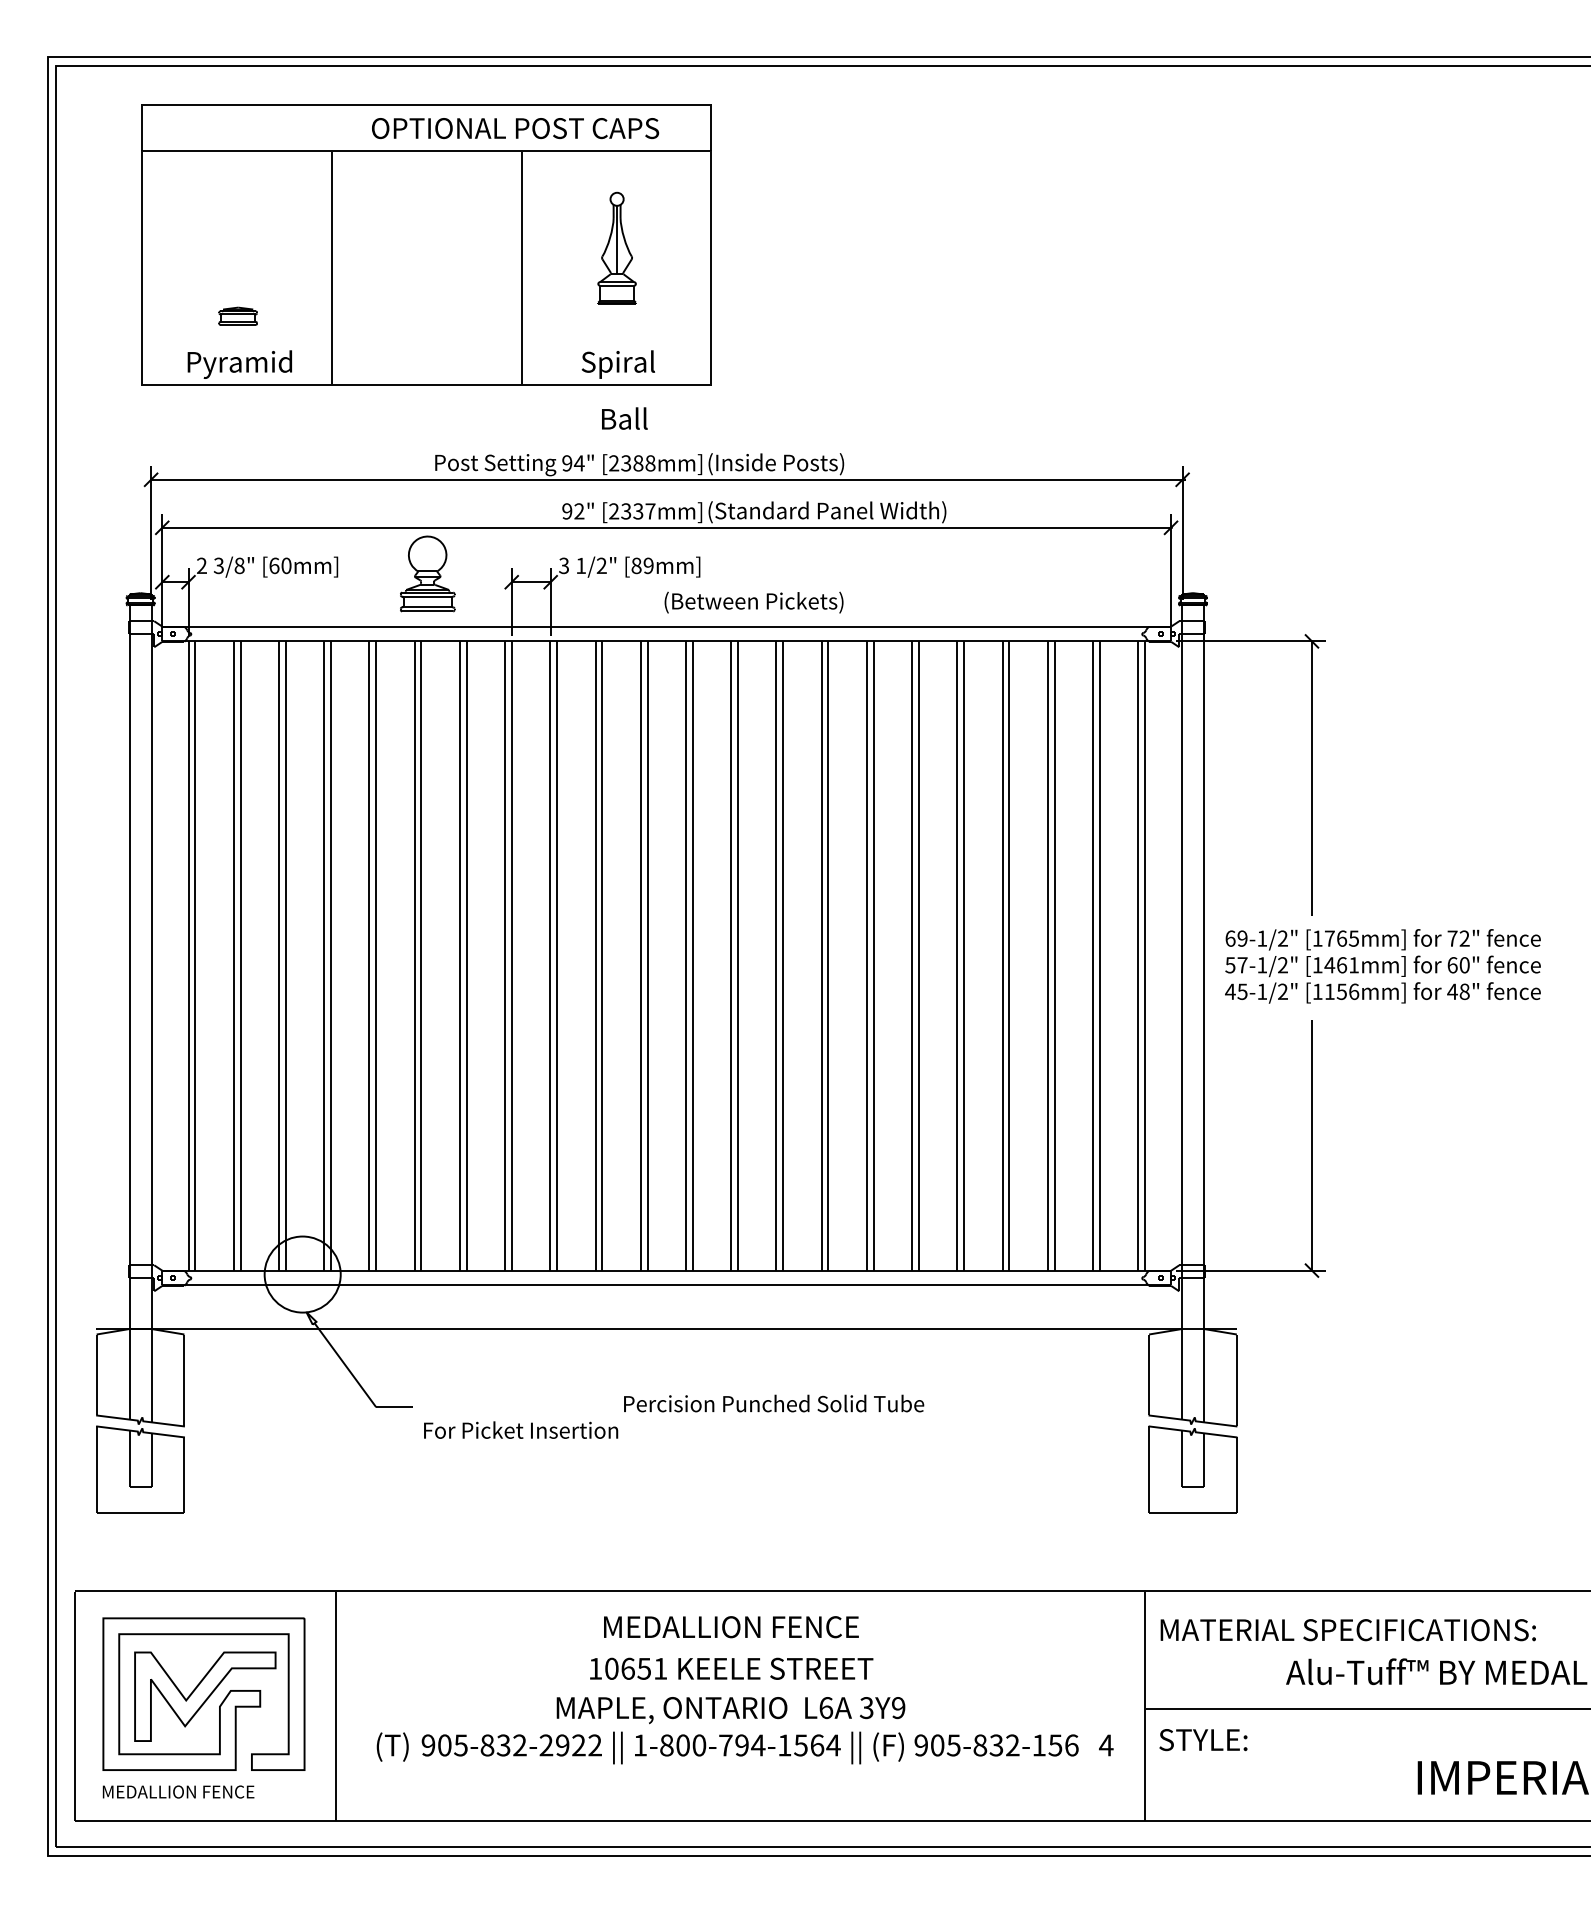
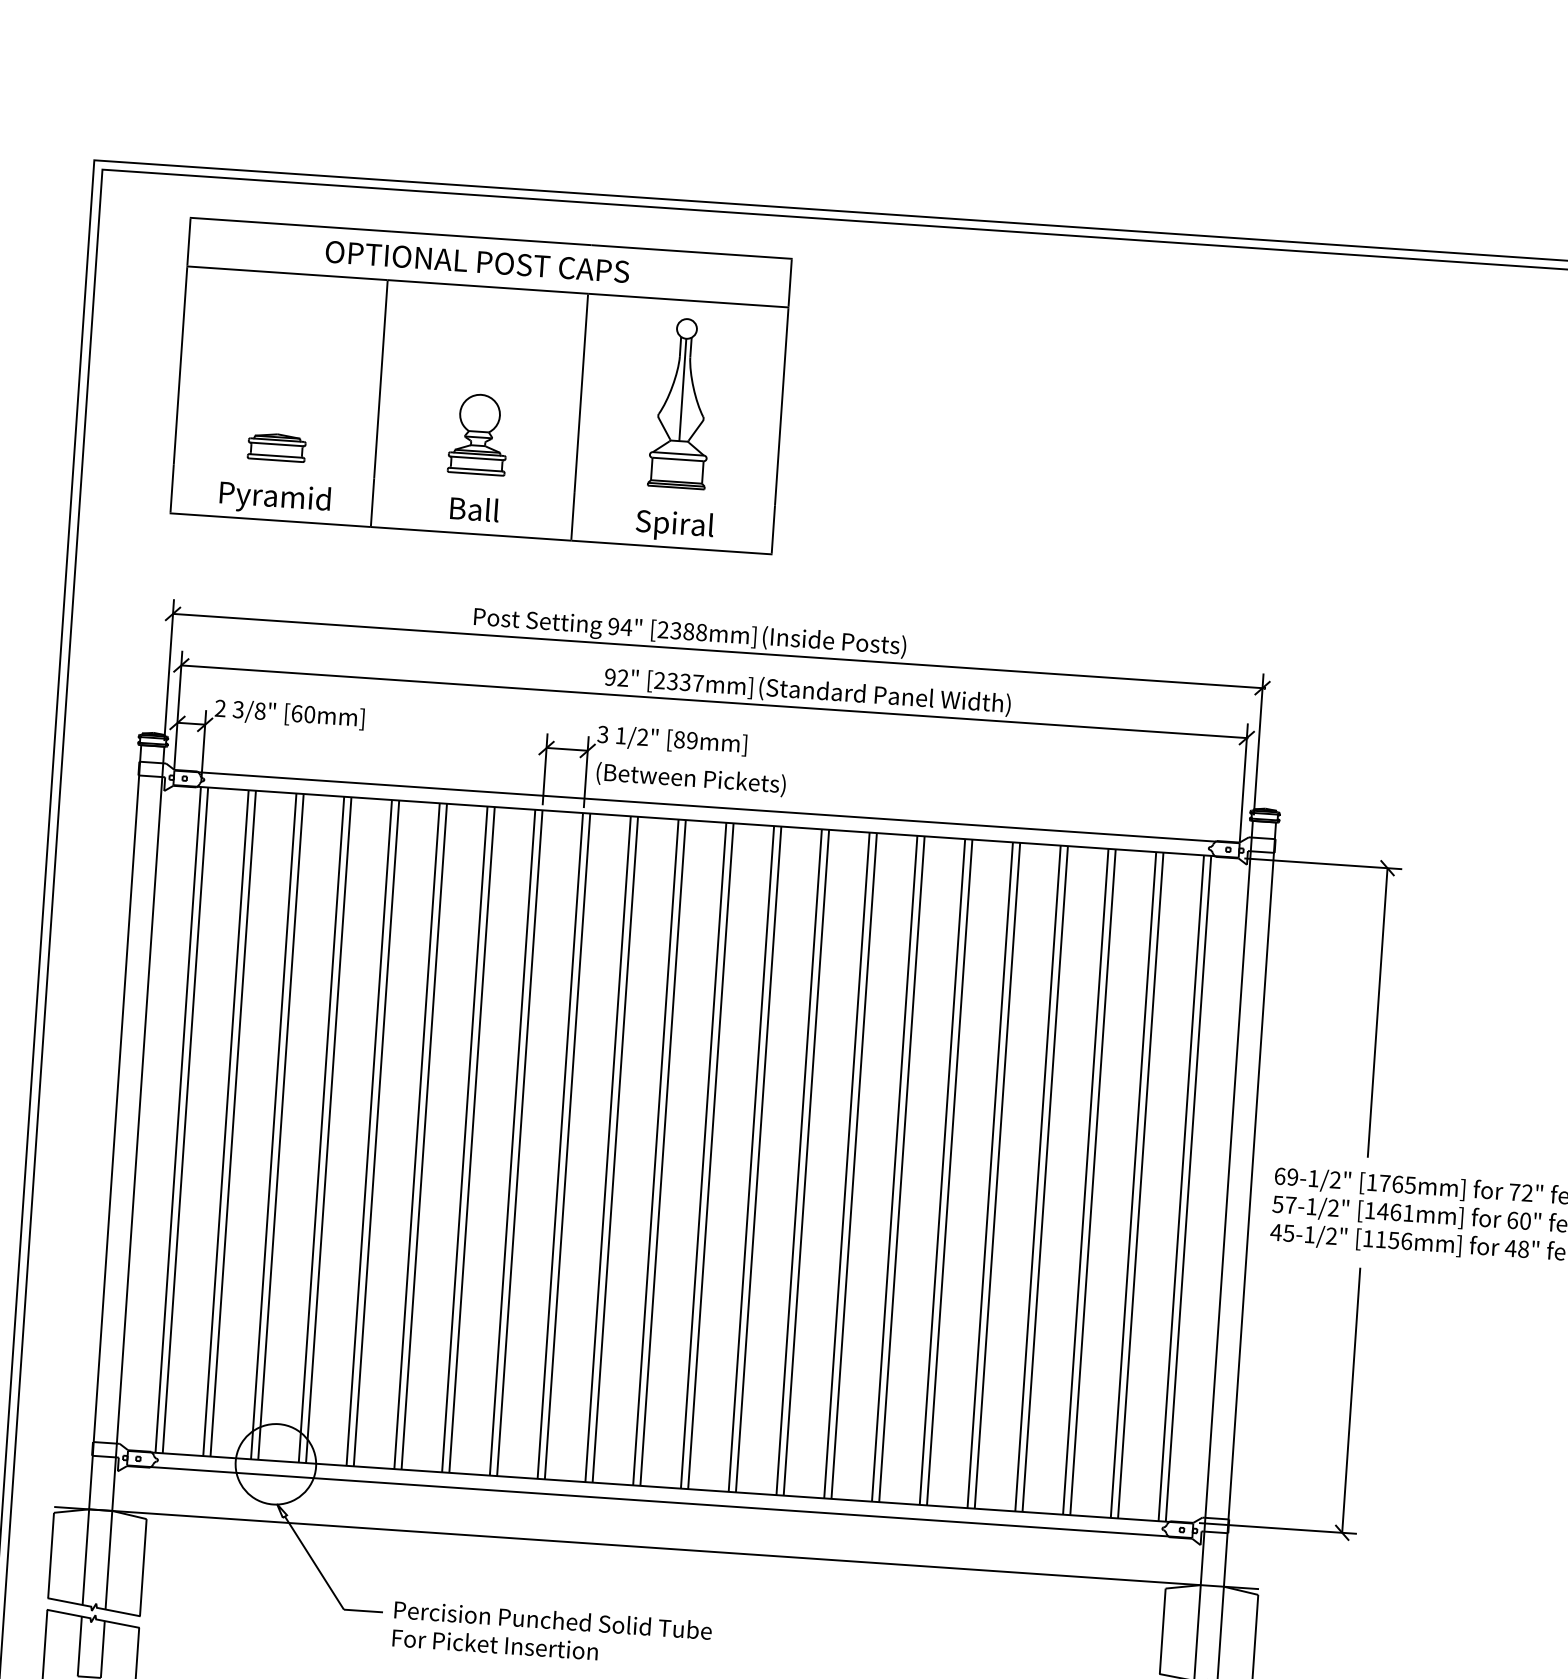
text: (515, 128) -> (477, 261), moved
part: (616, 248) -> (681, 403), size x1.43
part: (237, 316) -> (276, 447), size x1.43
text: (624, 418) -> (474, 508), moved
part: (427, 573) -> (478, 433), moved
text: (753, 602) -> (690, 779), moved
text: (774, 1403) -> (553, 1620), moved

